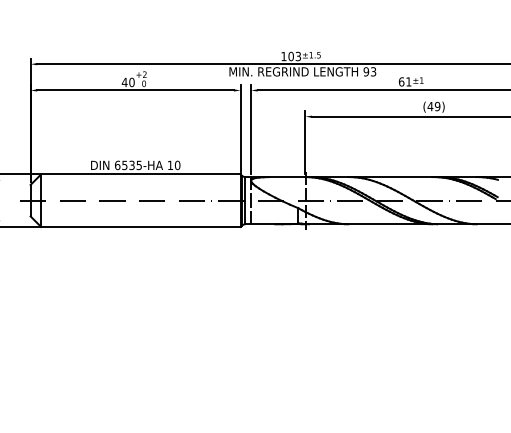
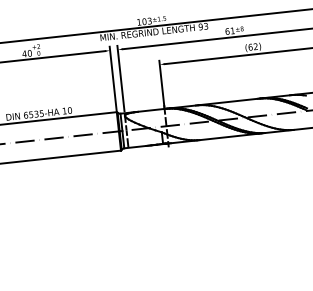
text: (421, 80) -> (241, 28), ±1 -> ±8
text: (433, 106) -> (252, 46), (49) -> (62)

